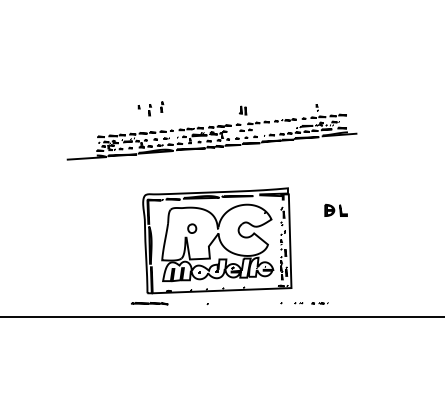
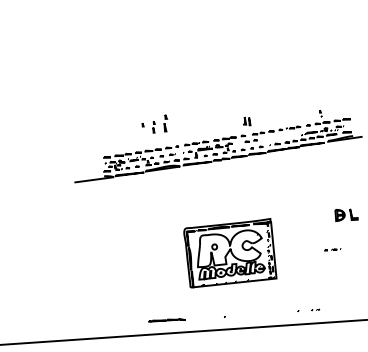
part: (162, 106) -> (166, 122), size x1.6
part: (217, 240) -> (230, 252), size x0.6
line: (319, 303) -> (332, 249), moved

